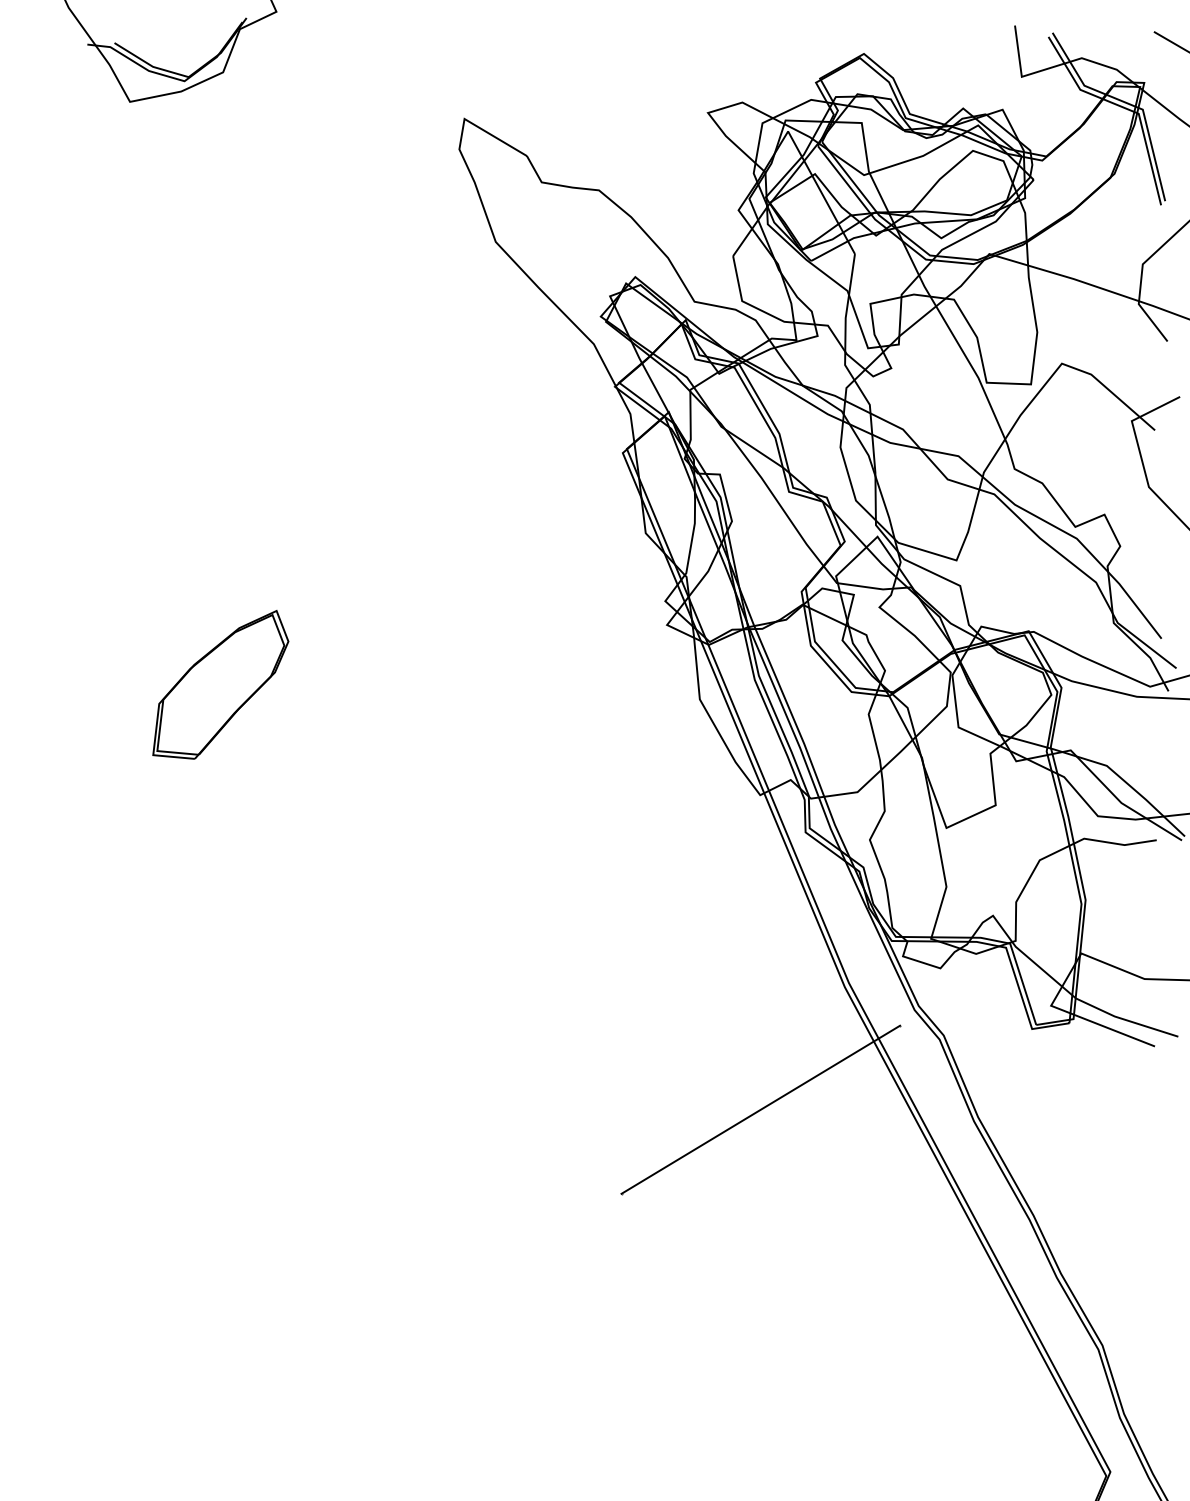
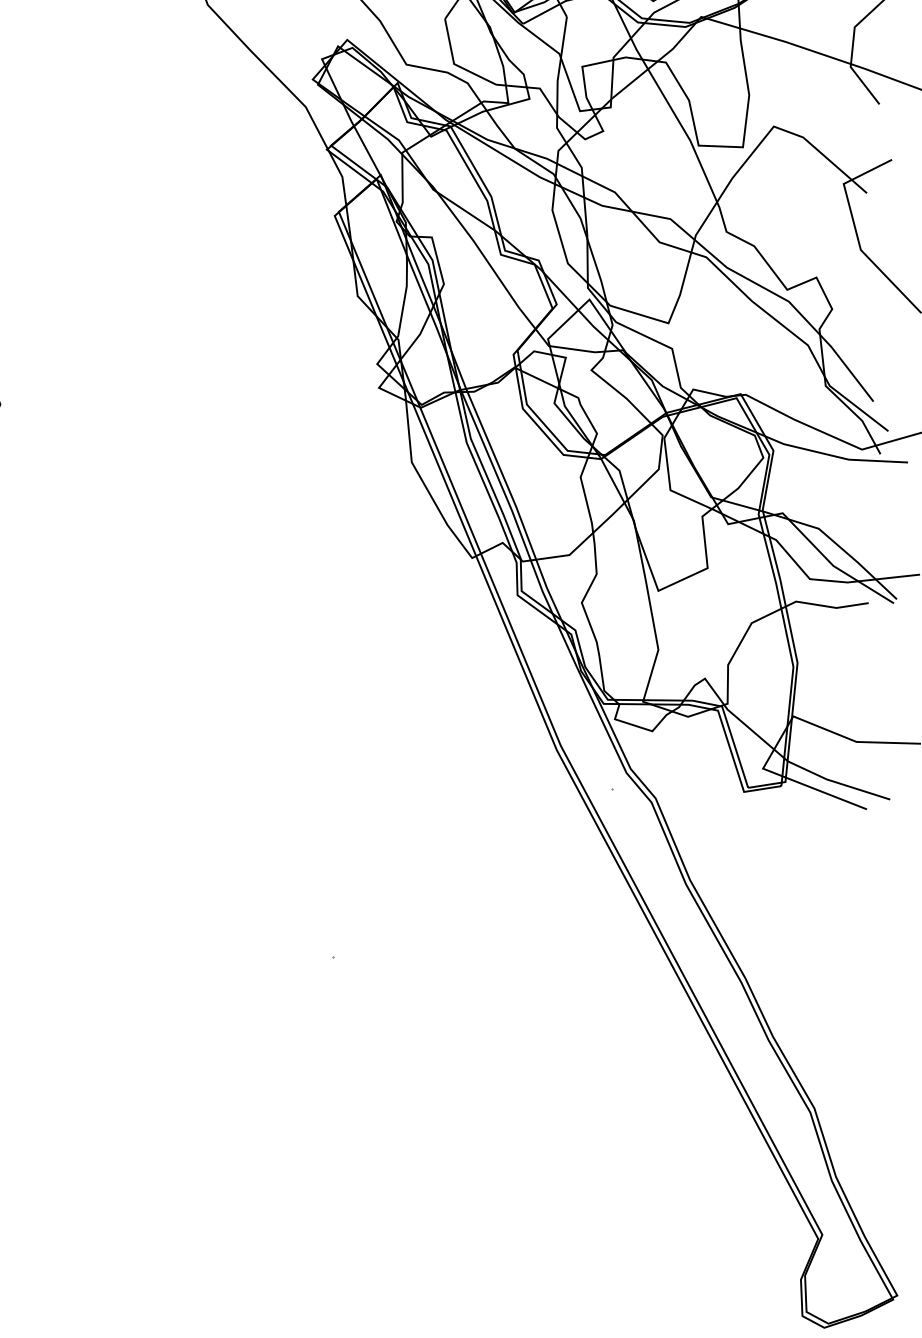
line: (760, 1109) -> (472, 872), removed

